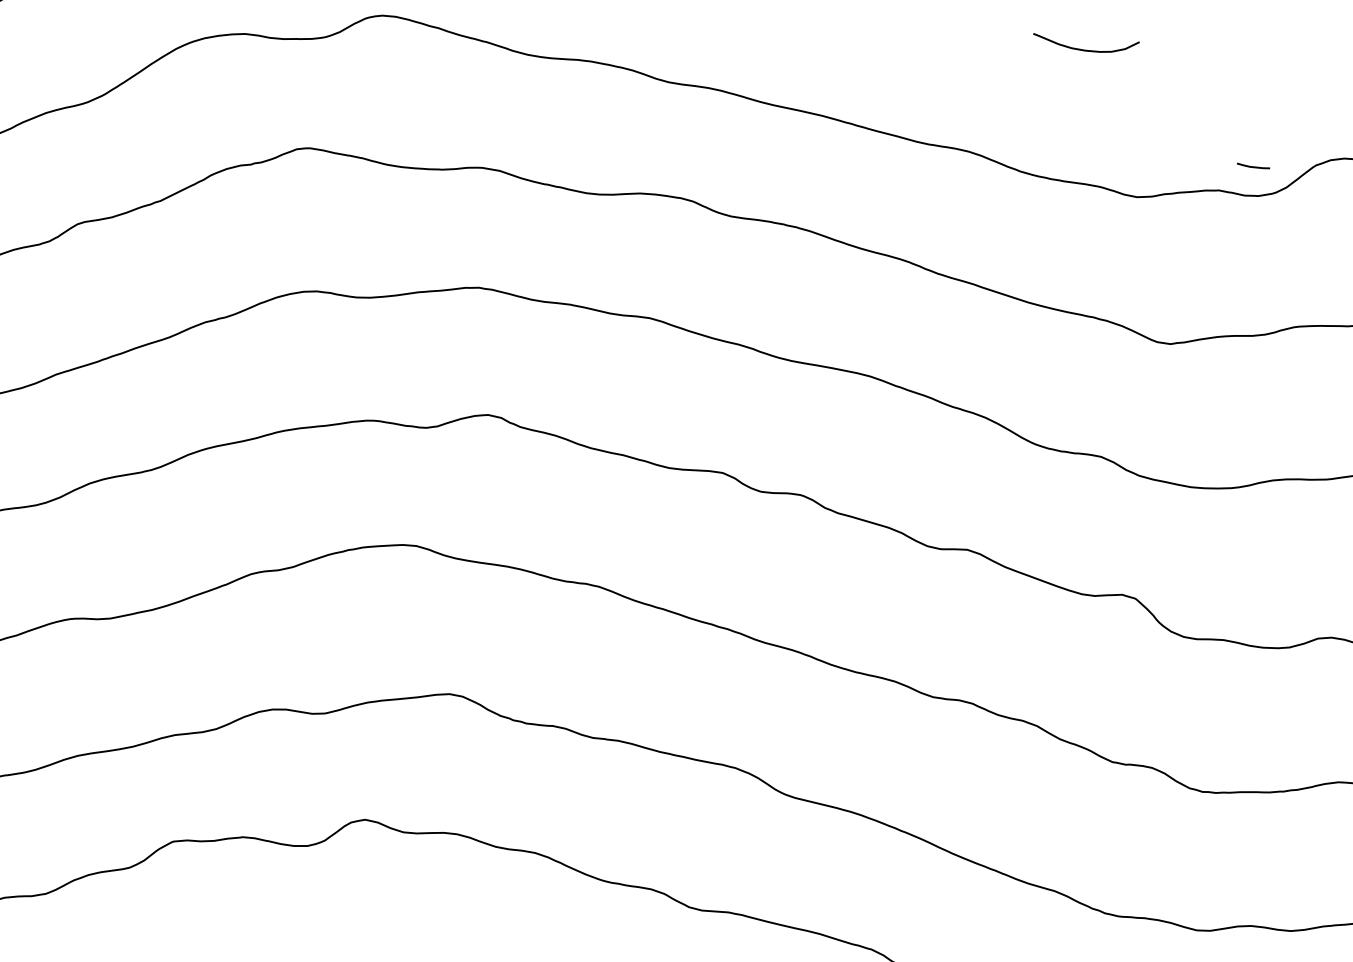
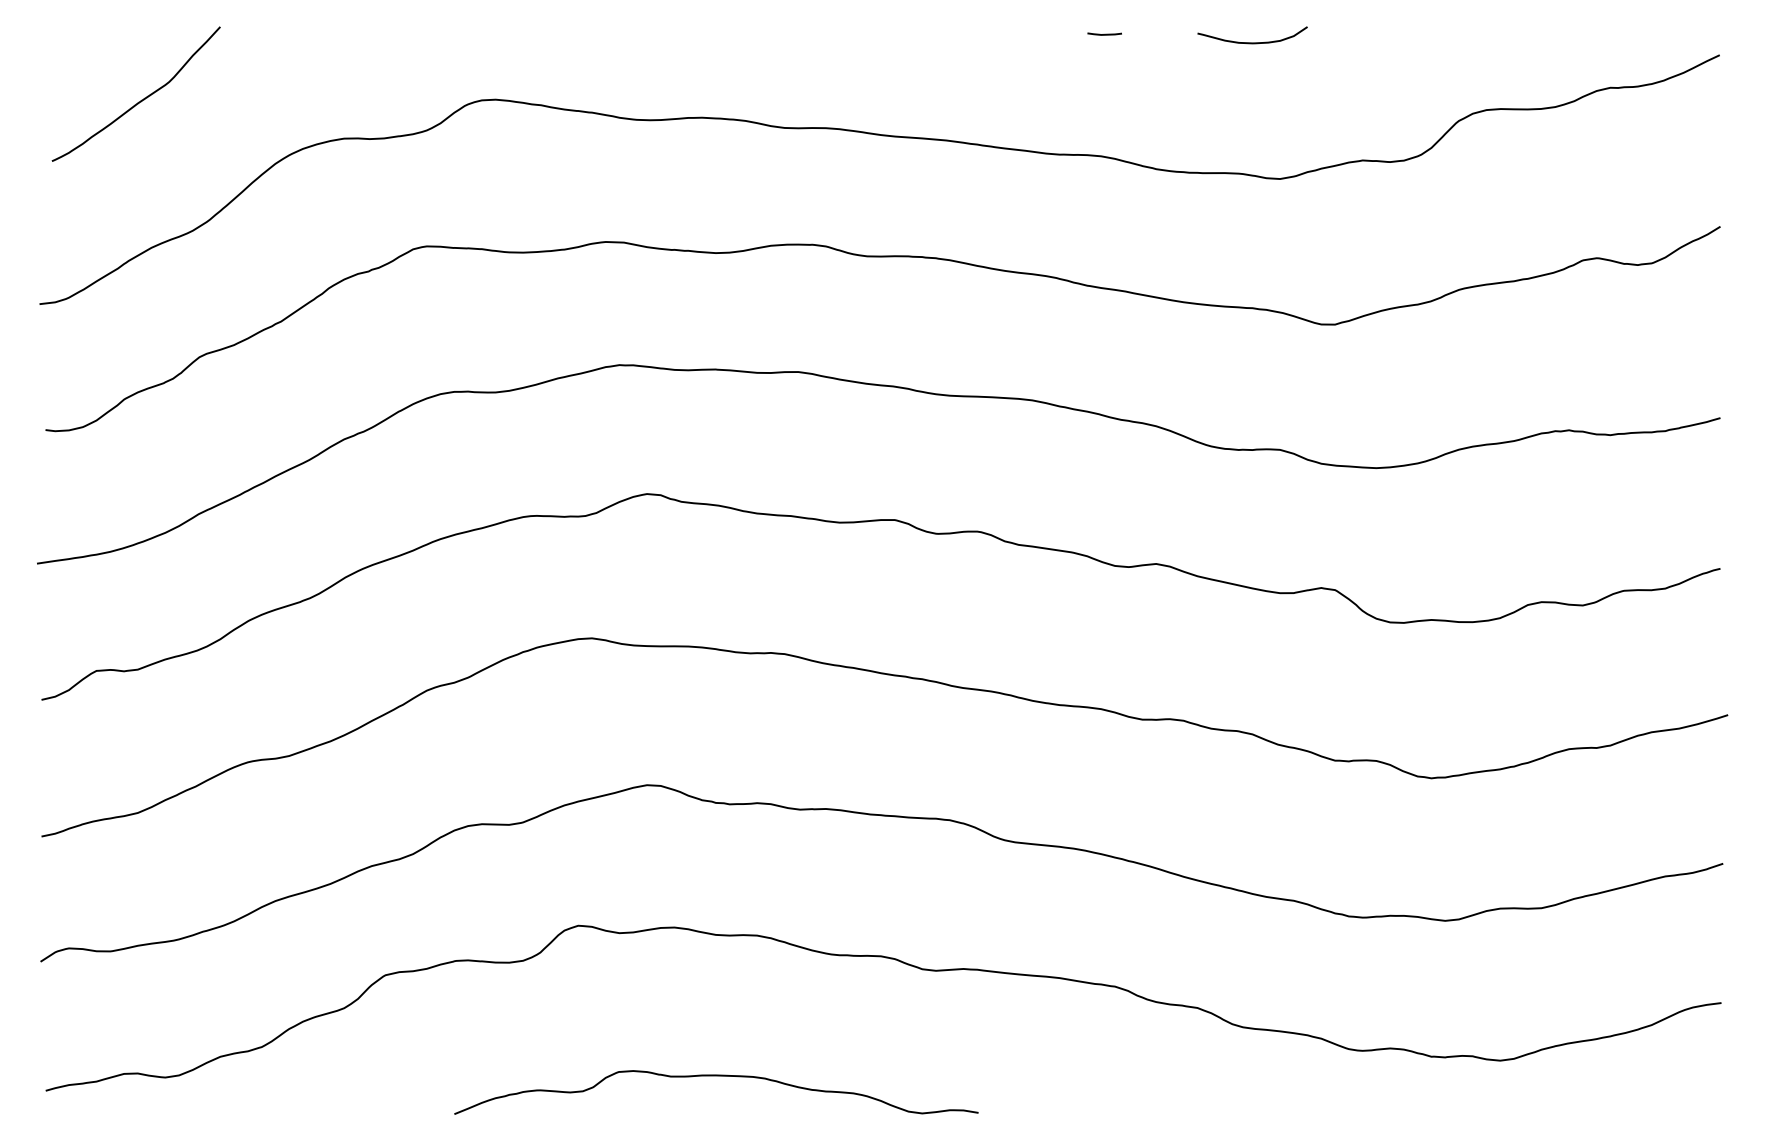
curve: (1084, 49) -> (1252, 42), moved
line: (1253, 165) -> (1104, 33), moved

